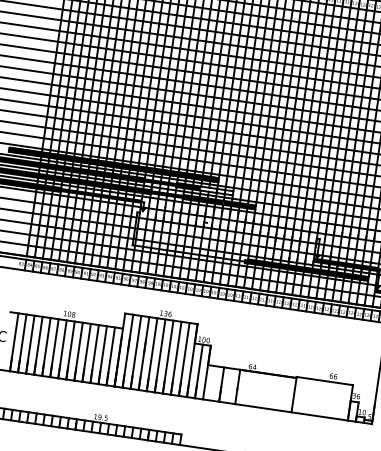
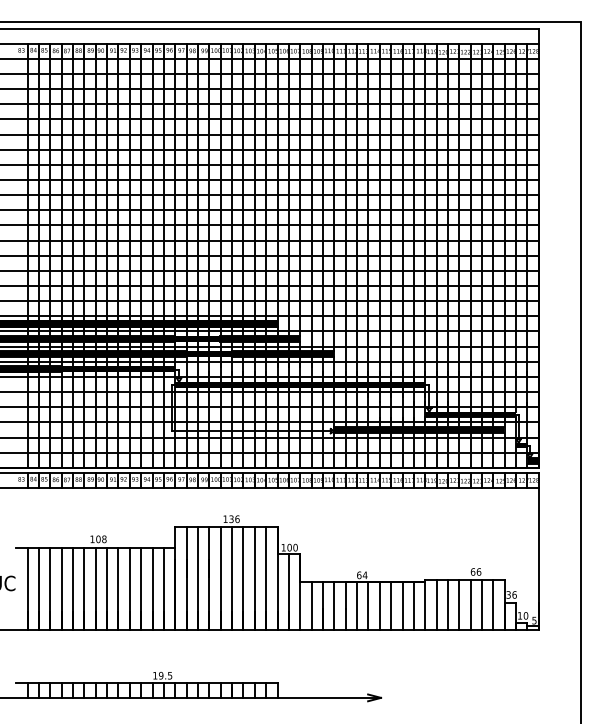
fill: (217, 190) -> (277, 338), added
fill: (228, 225) -> (300, 384), added
line: (213, 383) -> (311, 605), added
line: (229, 385) -> (334, 605), added
line: (246, 387) -> (357, 605), added
line: (253, 388) -> (368, 605), added
line: (261, 390) -> (379, 605), added
line: (270, 391) -> (391, 605), added
line: (277, 392) -> (402, 605), added
line: (285, 393) -> (413, 605), added
line: (302, 396) -> (436, 605), added
line: (309, 397) -> (447, 605), added
line: (318, 398) -> (459, 605), added
line: (326, 399) -> (470, 605), added
line: (334, 400) -> (482, 605), added
line: (342, 401) -> (493, 605), added

